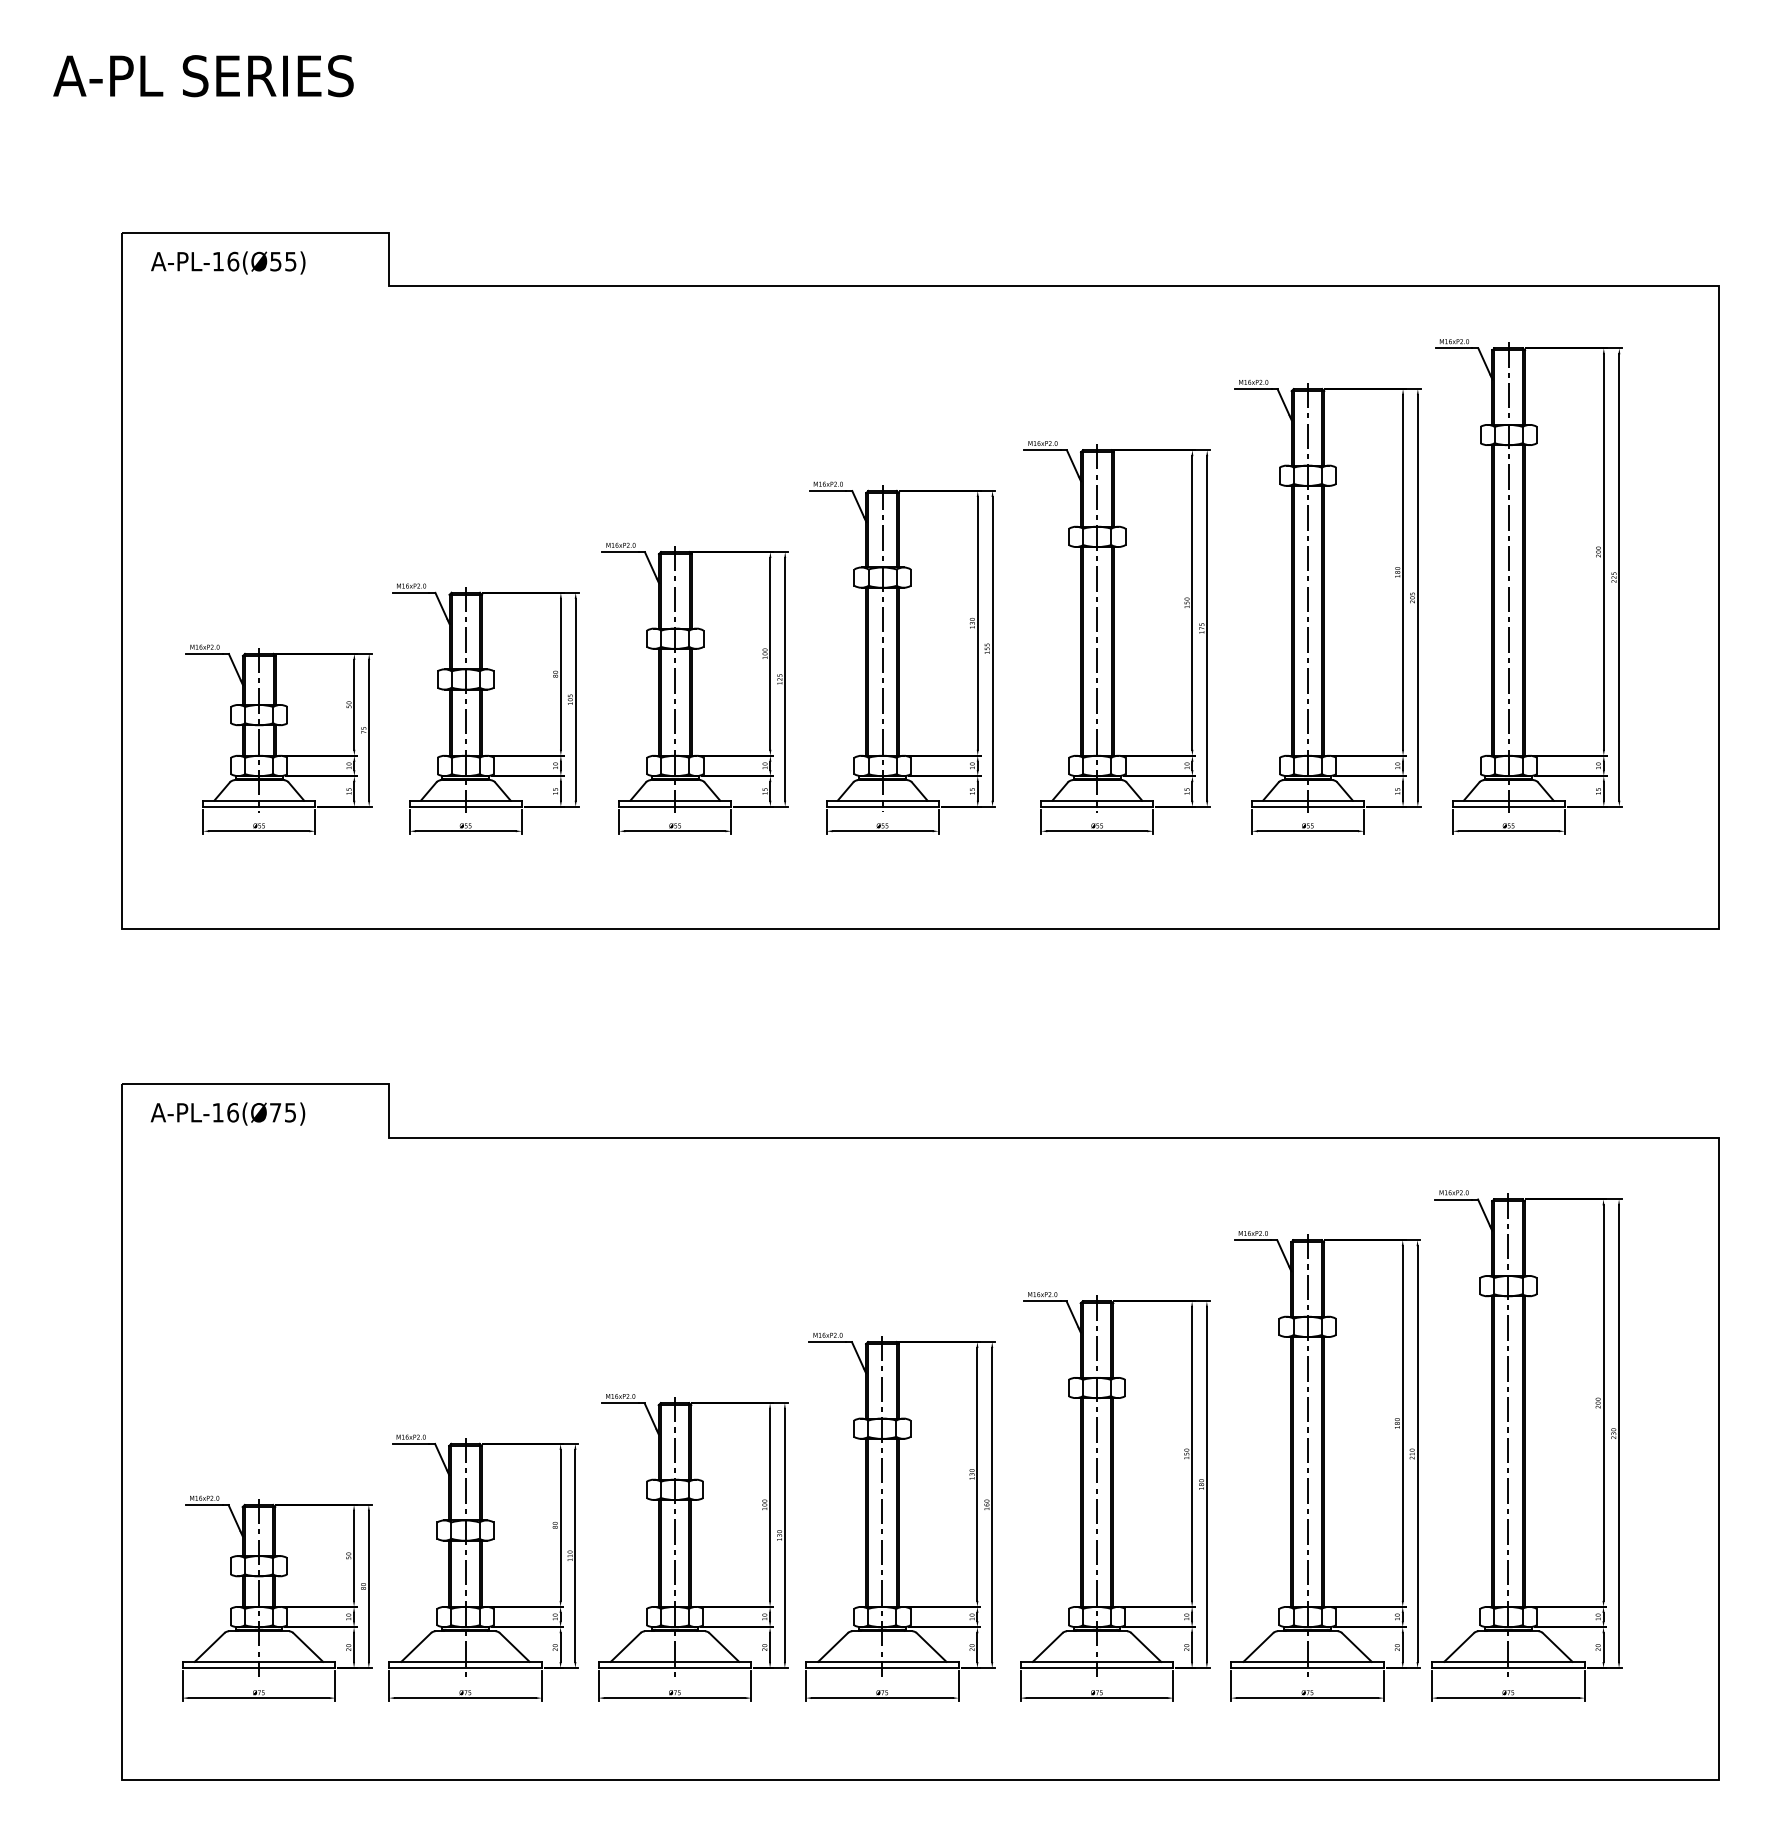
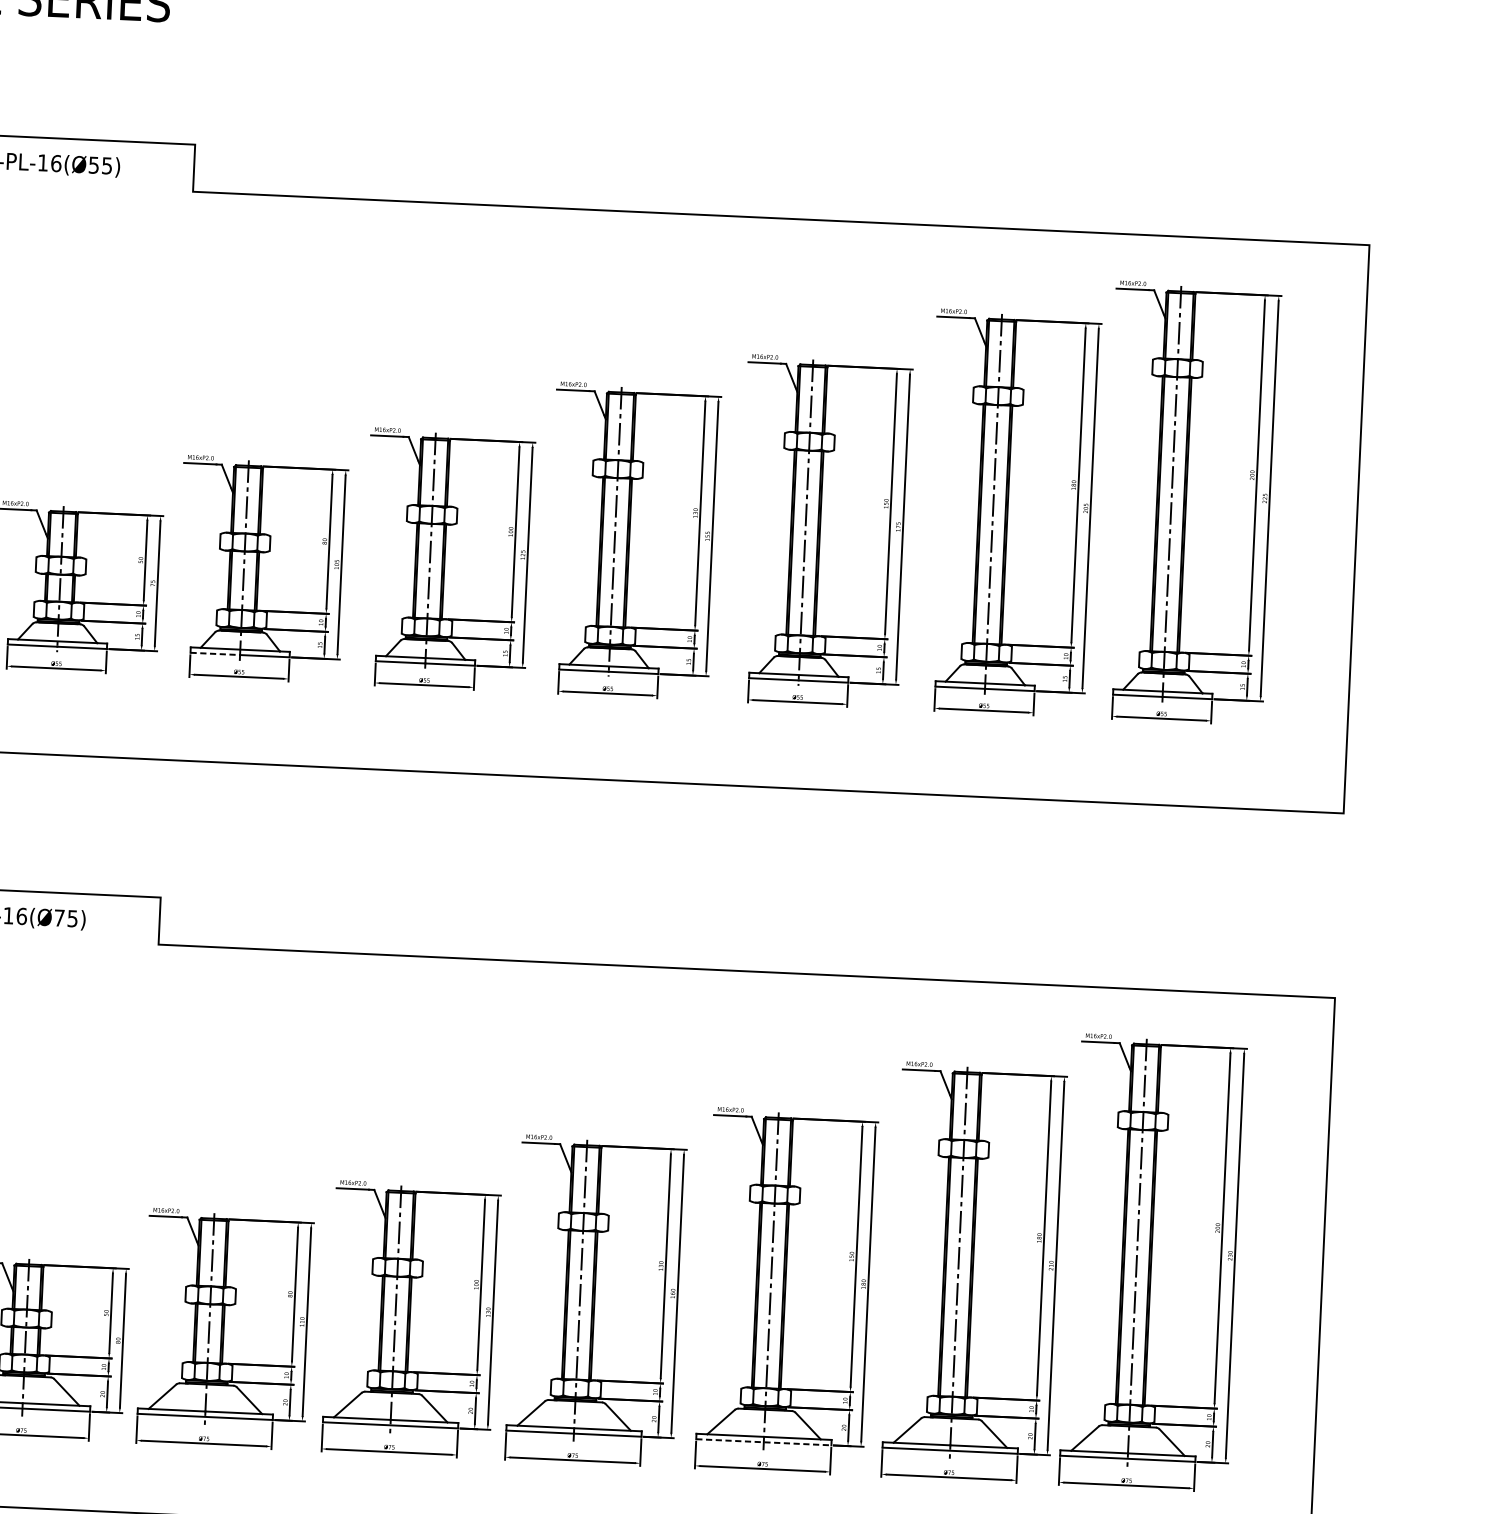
line: (438, 806) -> (215, 653), solid -> dashed
line: (1097, 1667) -> (764, 1441), solid -> dashed

